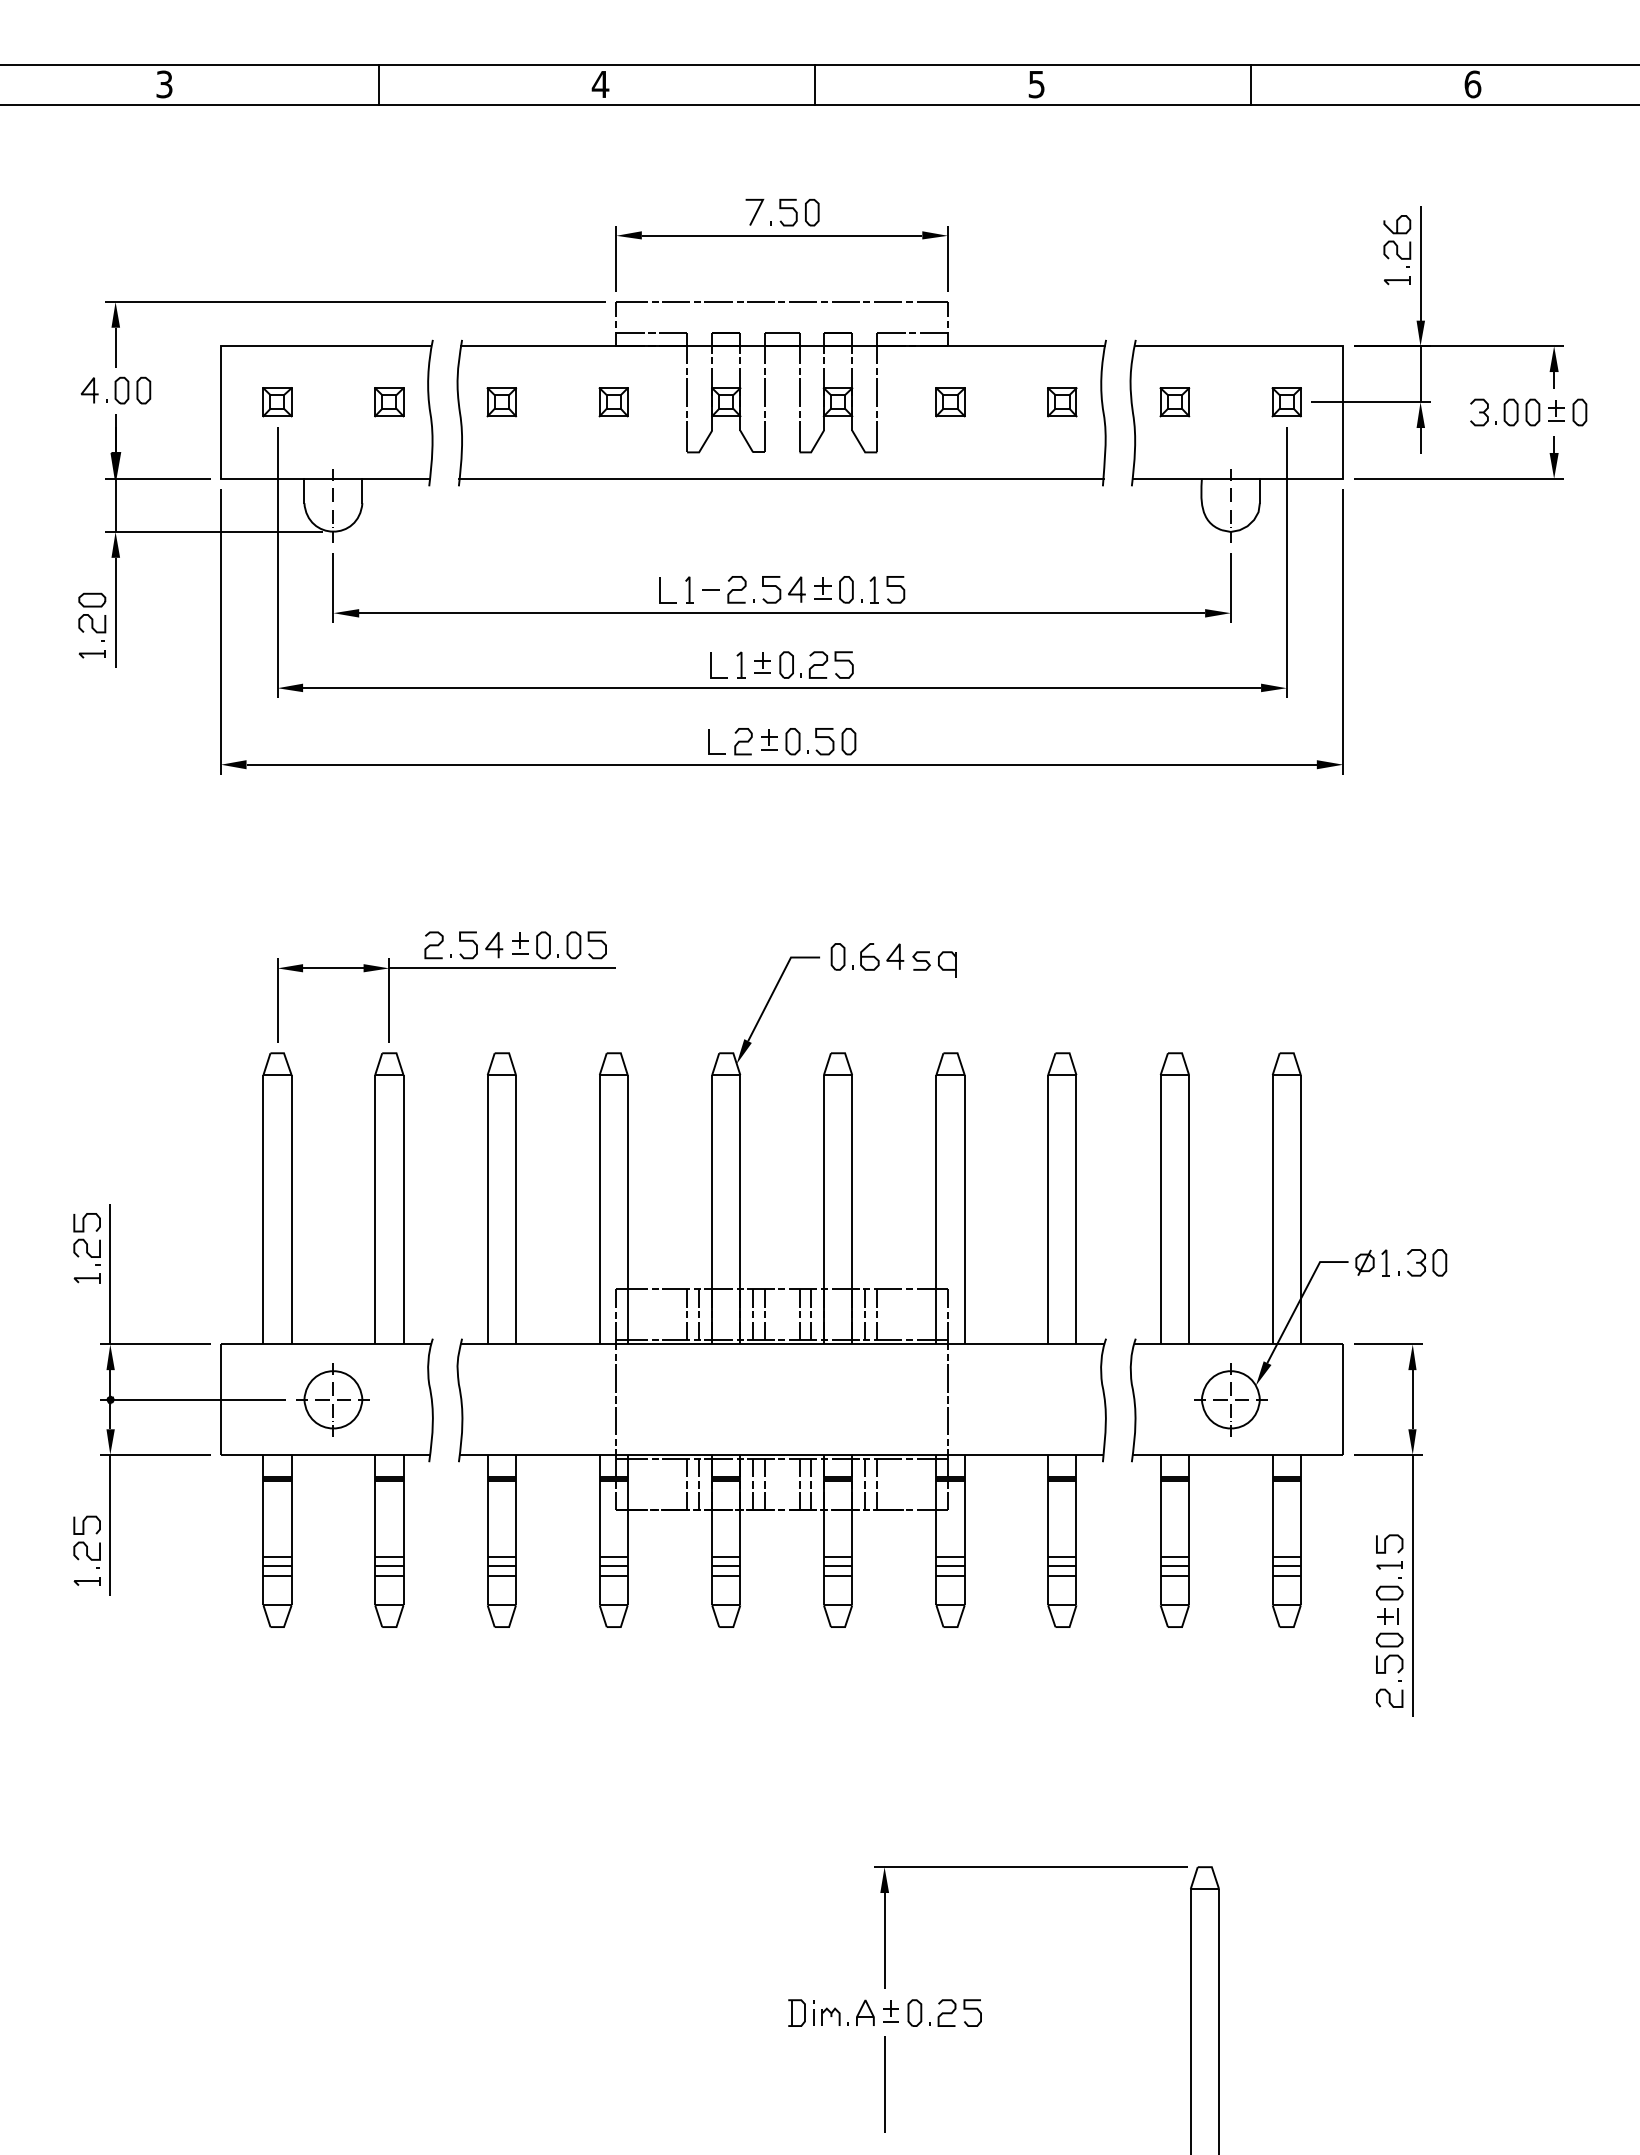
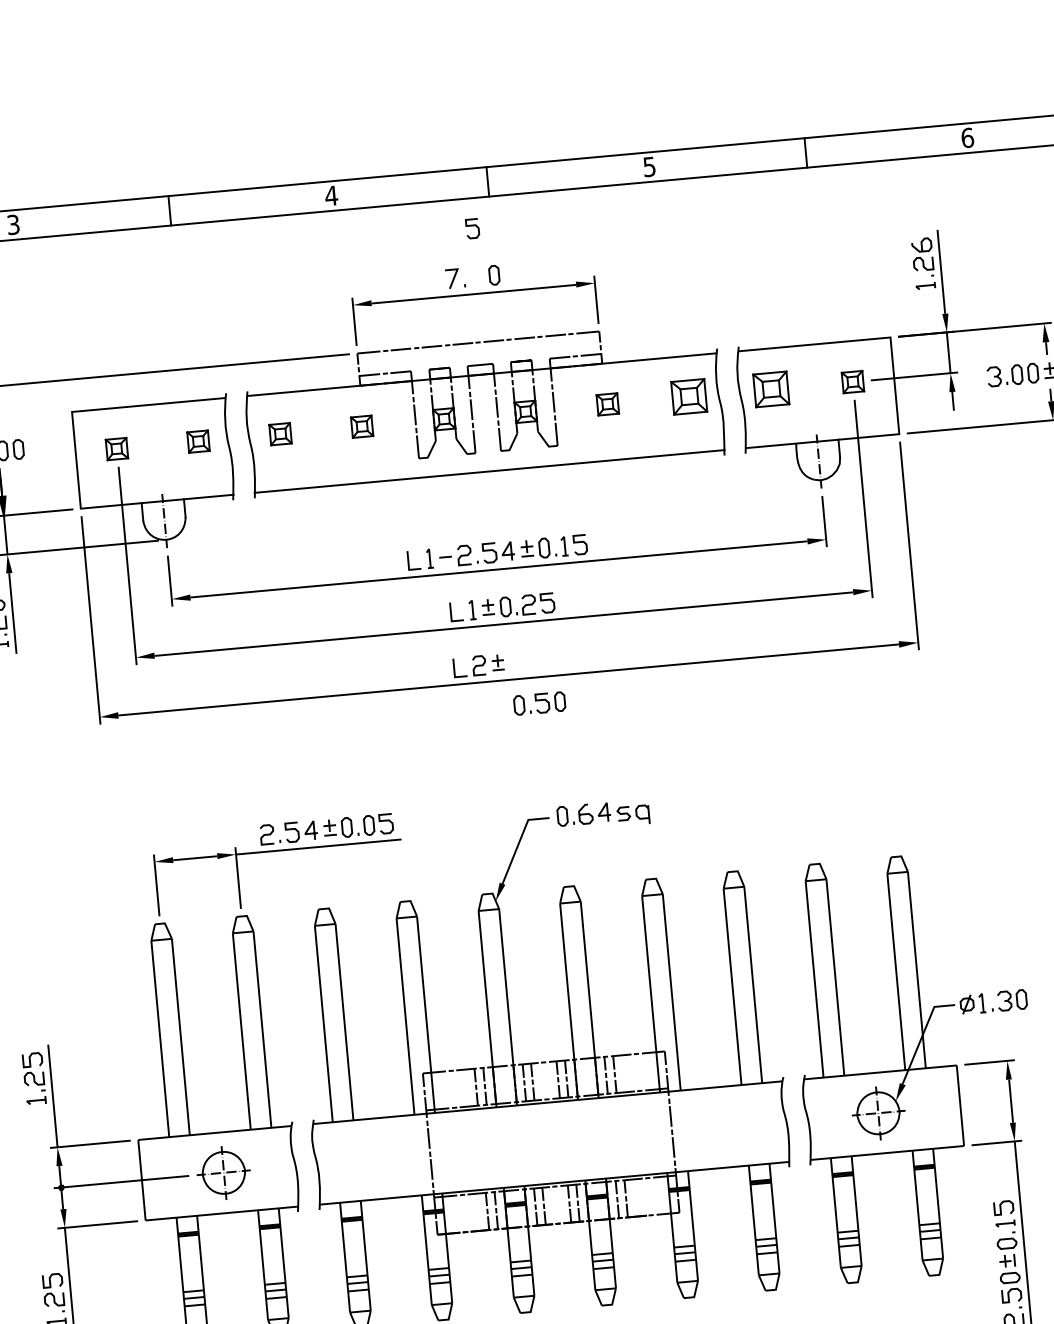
curve: (788, 209) -> (472, 226), moved
part: (1062, 402) -> (689, 397), size x1.6
part: (1174, 402) -> (771, 389), size x1.6
part: (820, 741) -> (539, 703), moved

